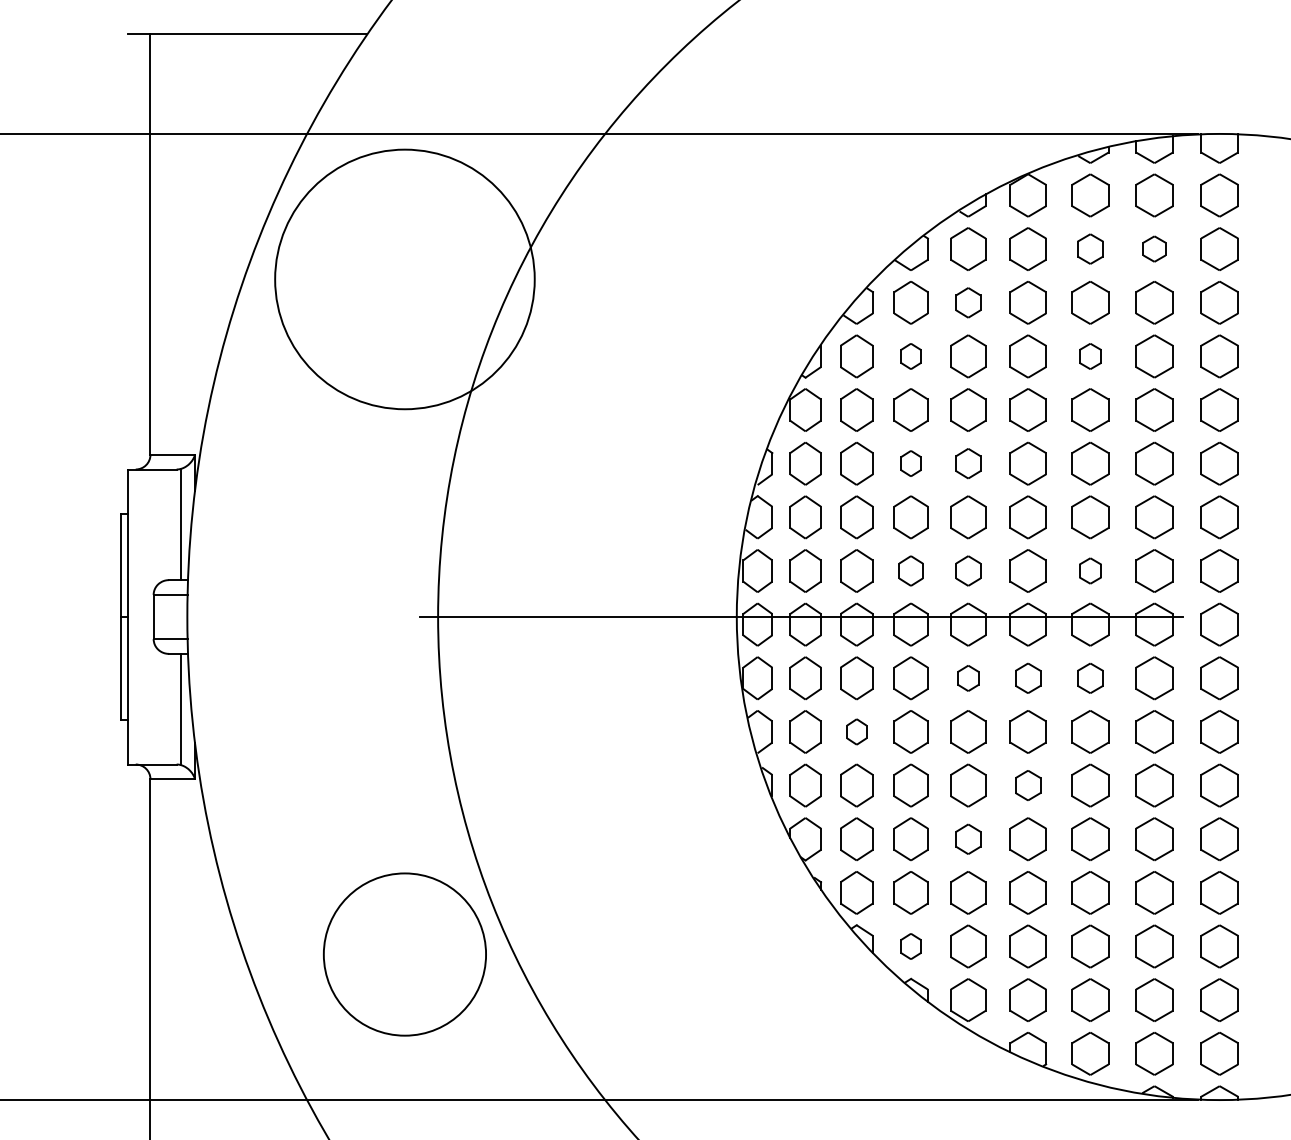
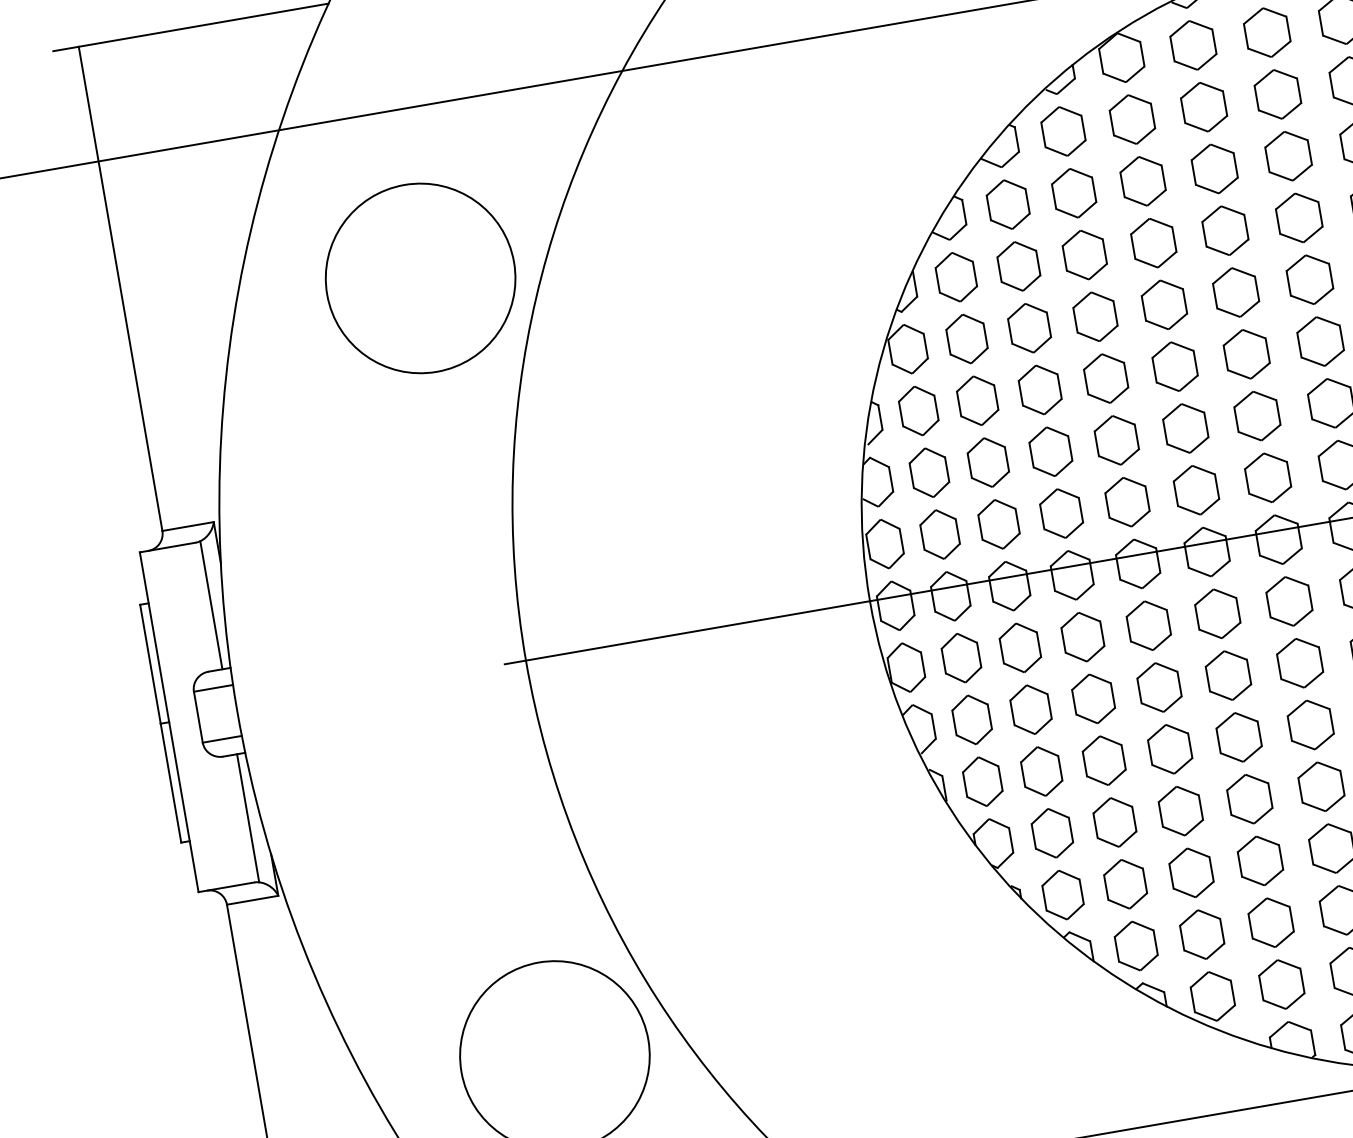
part: (1090, 248) -> (1204, 106), size x1.43
part: (1154, 248) -> (1277, 93), size x1.67
circle: (404, 279) -> (420, 278), size x0.62
part: (968, 302) -> (1074, 192), size x1.43
part: (910, 356) -> (1018, 266), size x1.67
part: (1090, 356) -> (1225, 230), size x1.67
part: (910, 463) -> (1039, 389), size x1.67
part: (968, 463) -> (1106, 378), size x1.43
part: (910, 570) -> (1060, 513), size x1.43
part: (968, 570) -> (1127, 501), size x1.43
part: (1090, 570) -> (1268, 477), size x1.67
part: (968, 678) -> (1149, 625), size x1.67
part: (1027, 678) -> (1217, 614), size x1.43
part: (1090, 678) -> (1289, 601), size x1.43
part: (856, 731) -> (1030, 709), size x1.67
part: (1027, 785) -> (1238, 737), size x1.43
part: (968, 839) -> (1181, 811), size x1.43
part: (910, 946) -> (1135, 946), size x1.67

